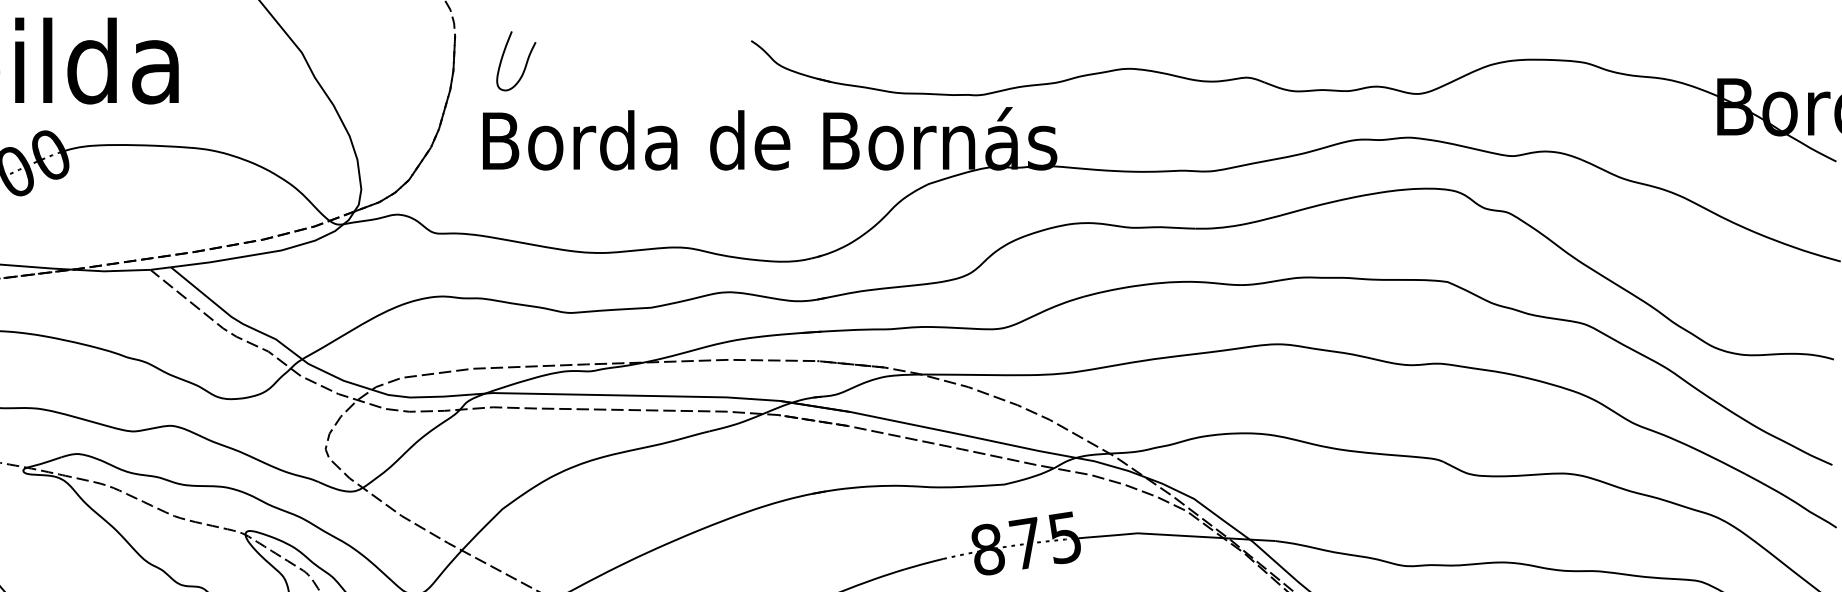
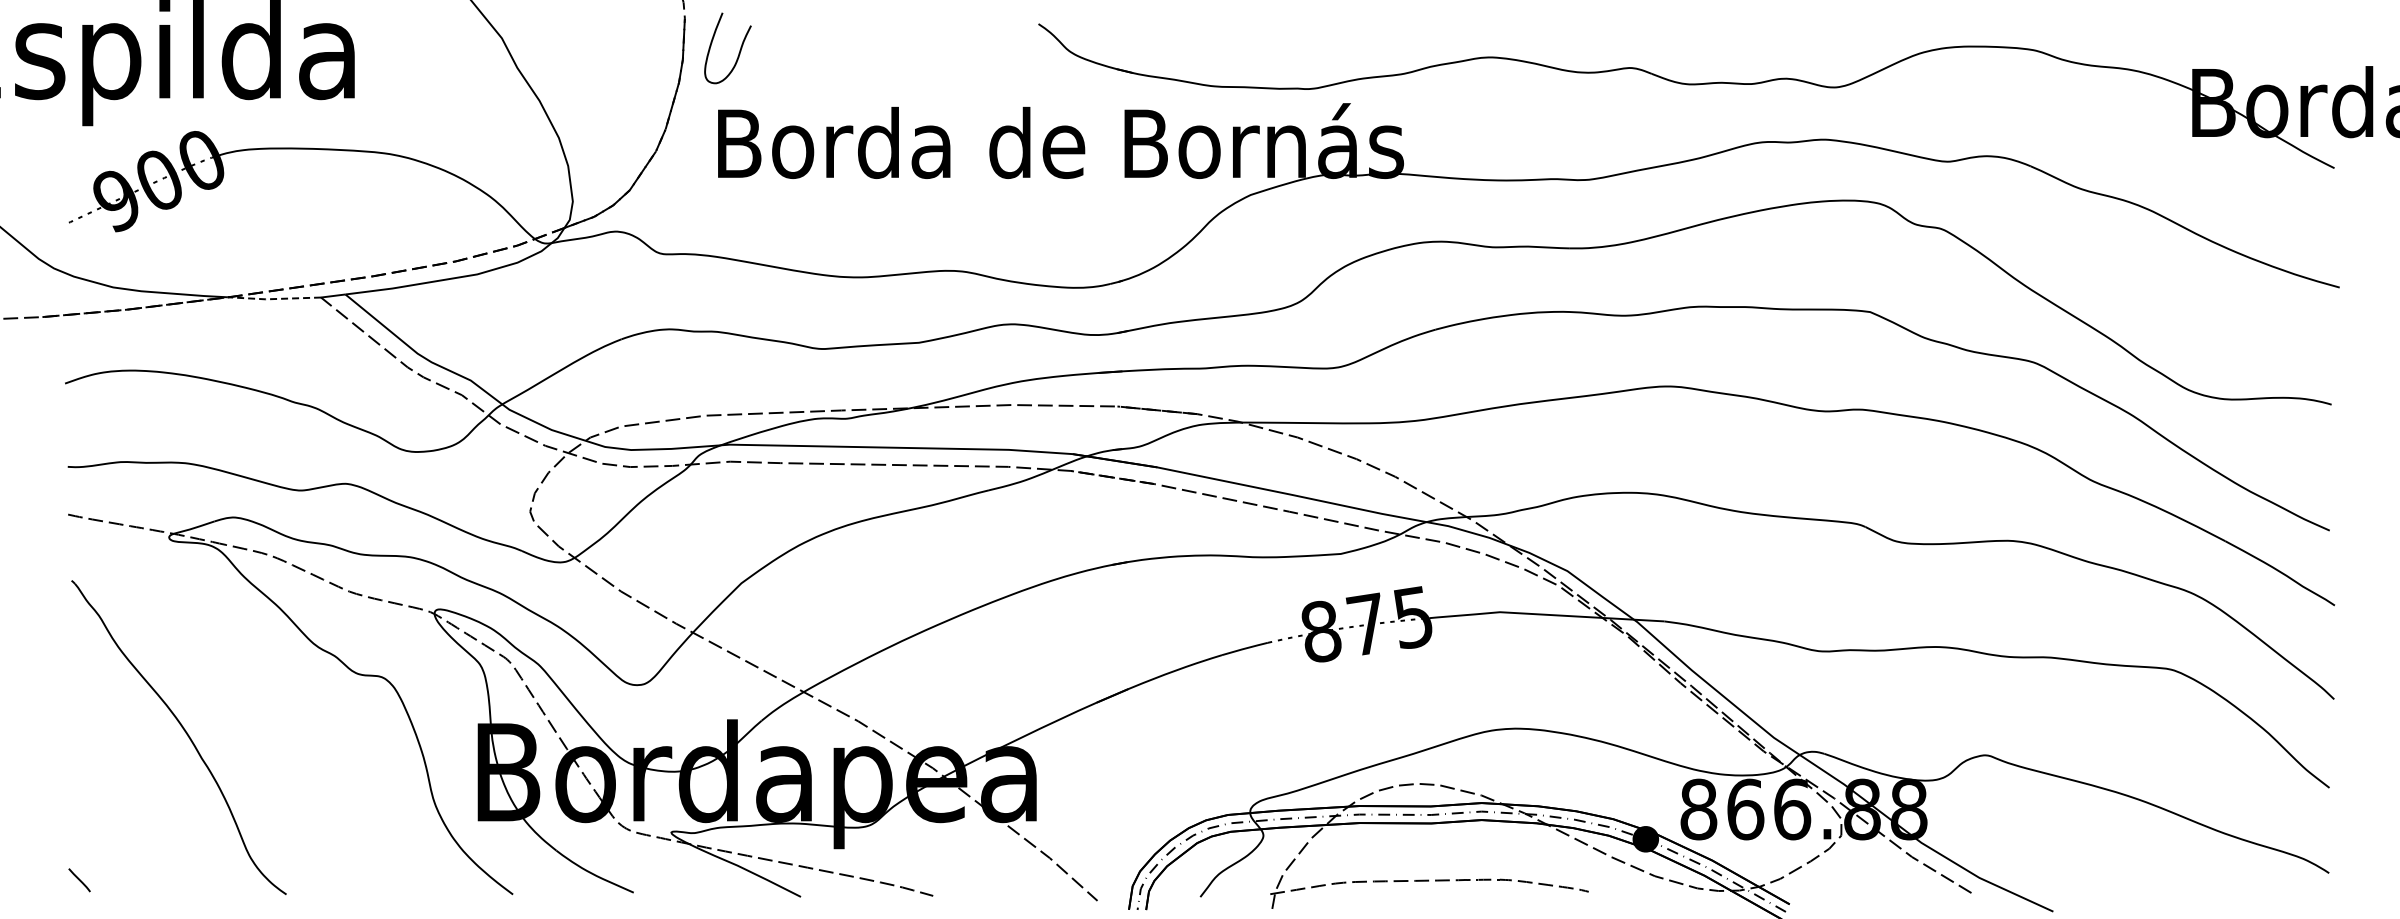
curve: (525, 65) -> (738, 53), moved
line: (110, 271) -> (273, 299), solid -> dashed

